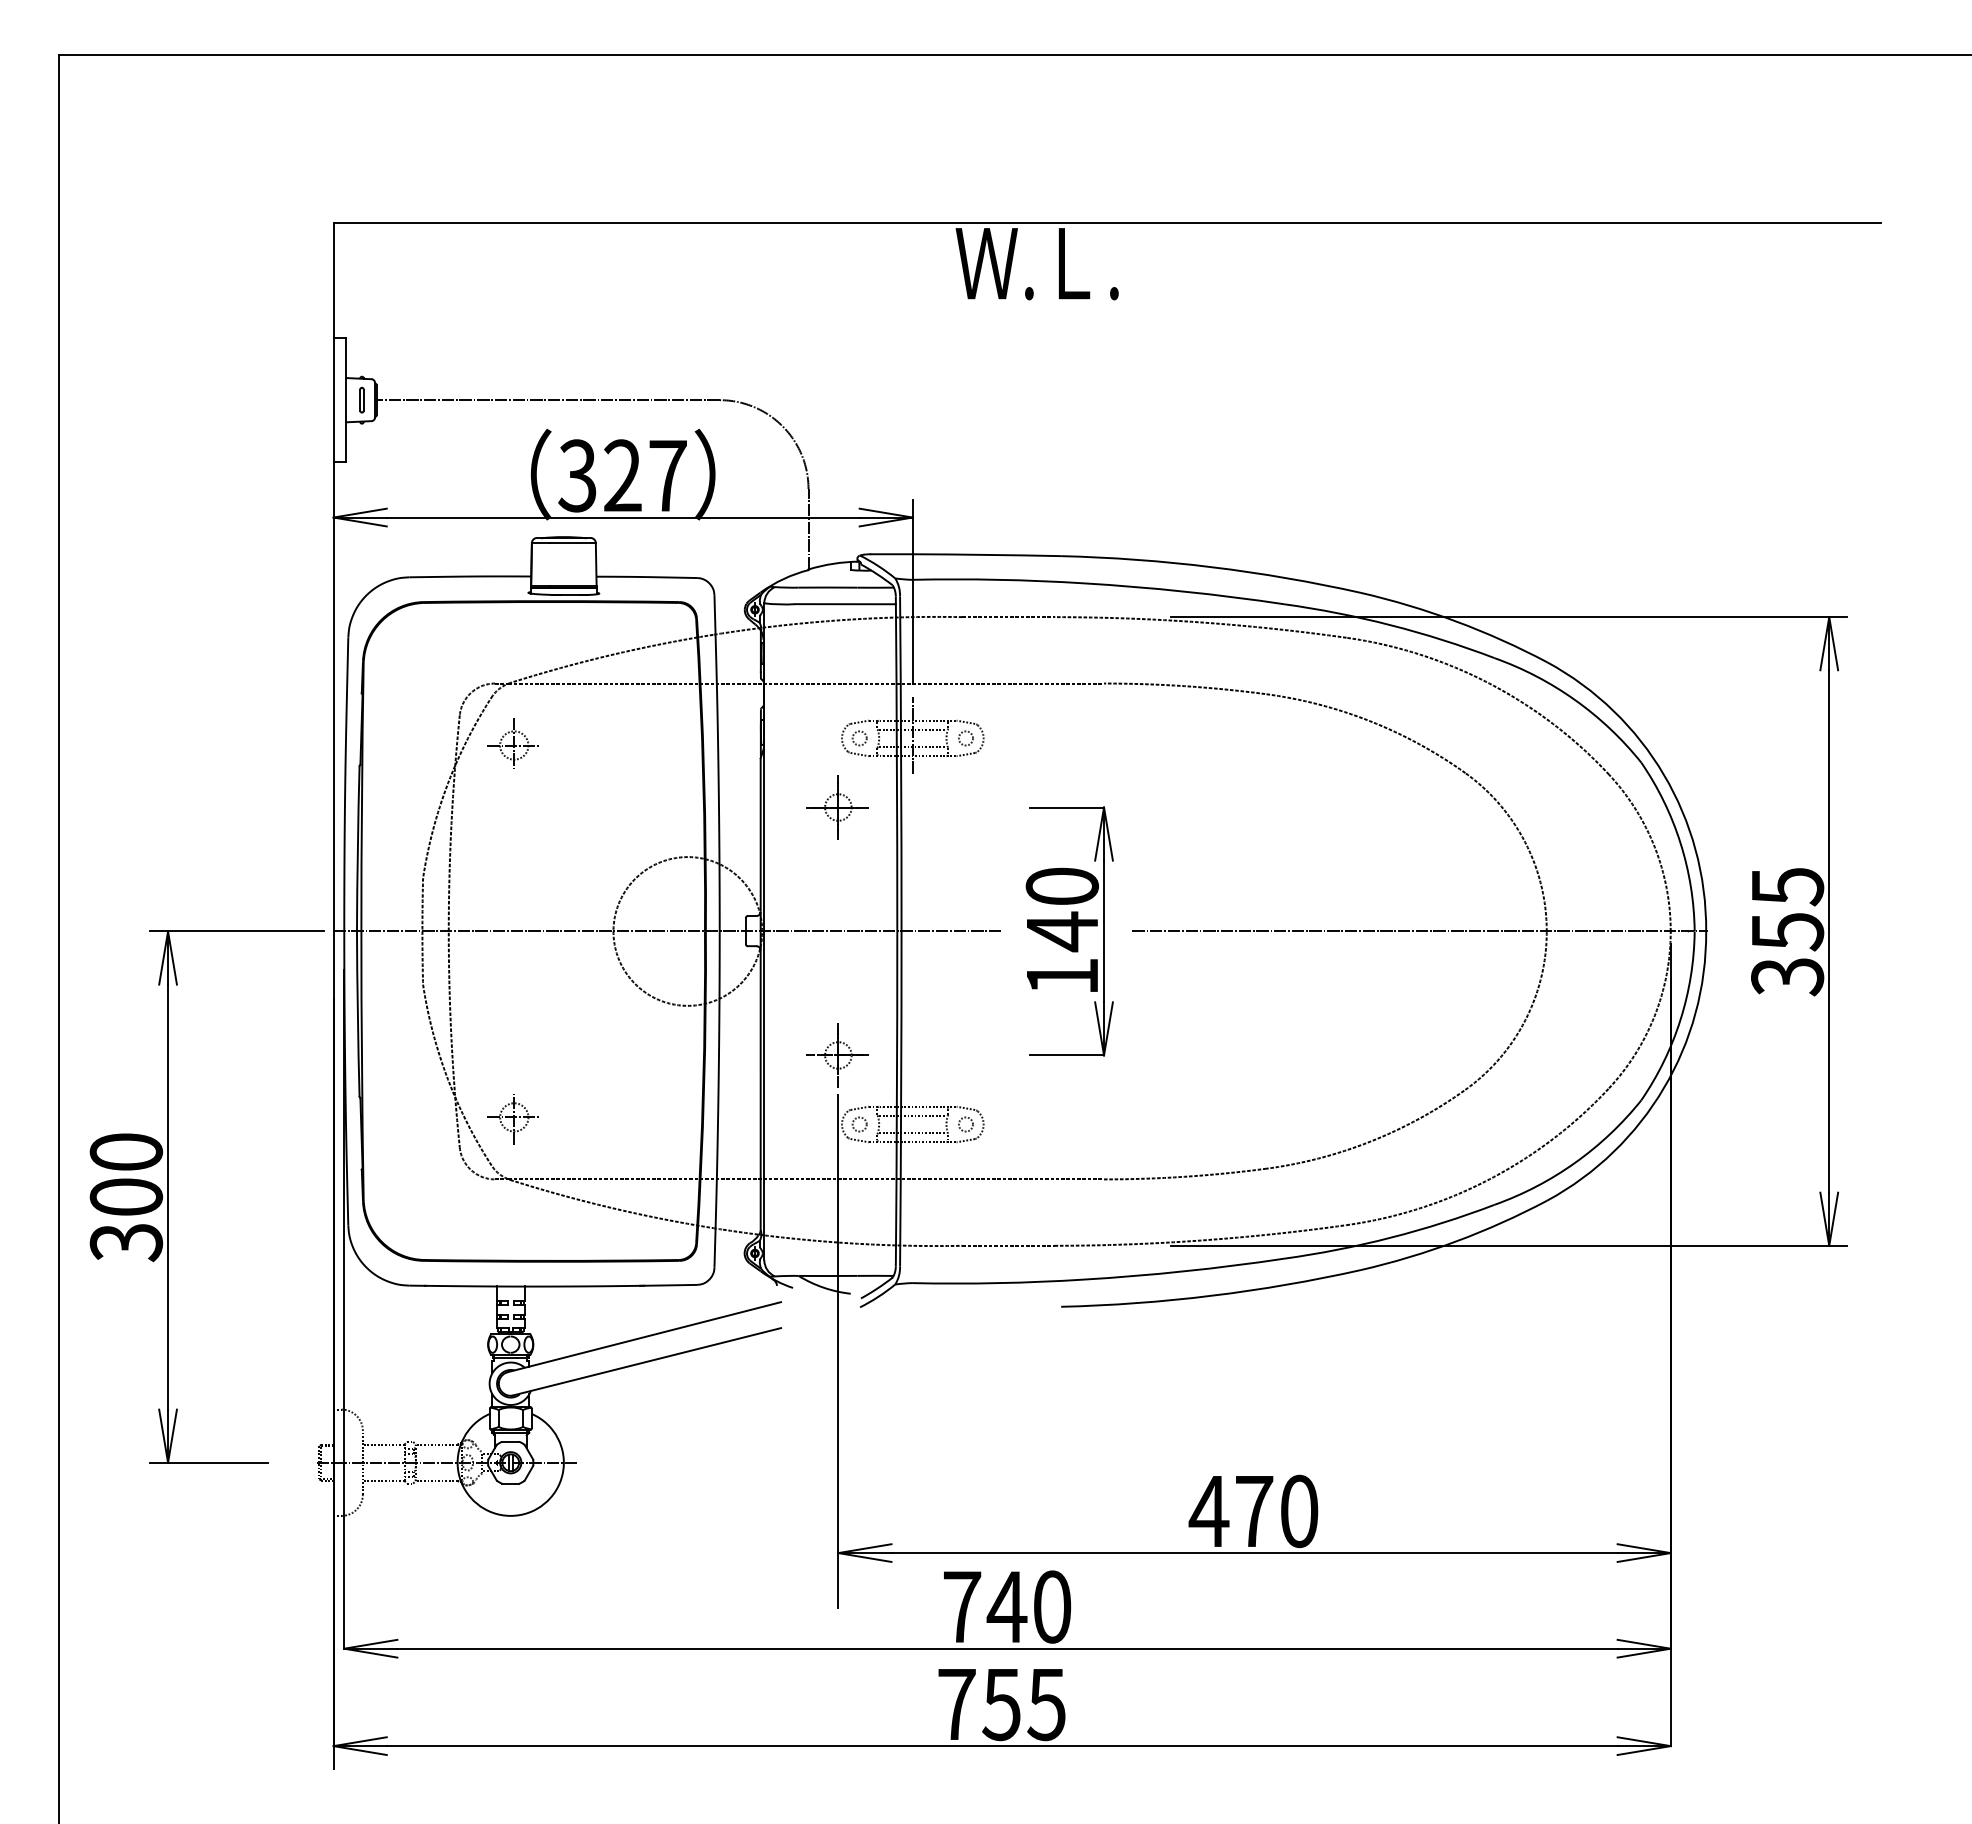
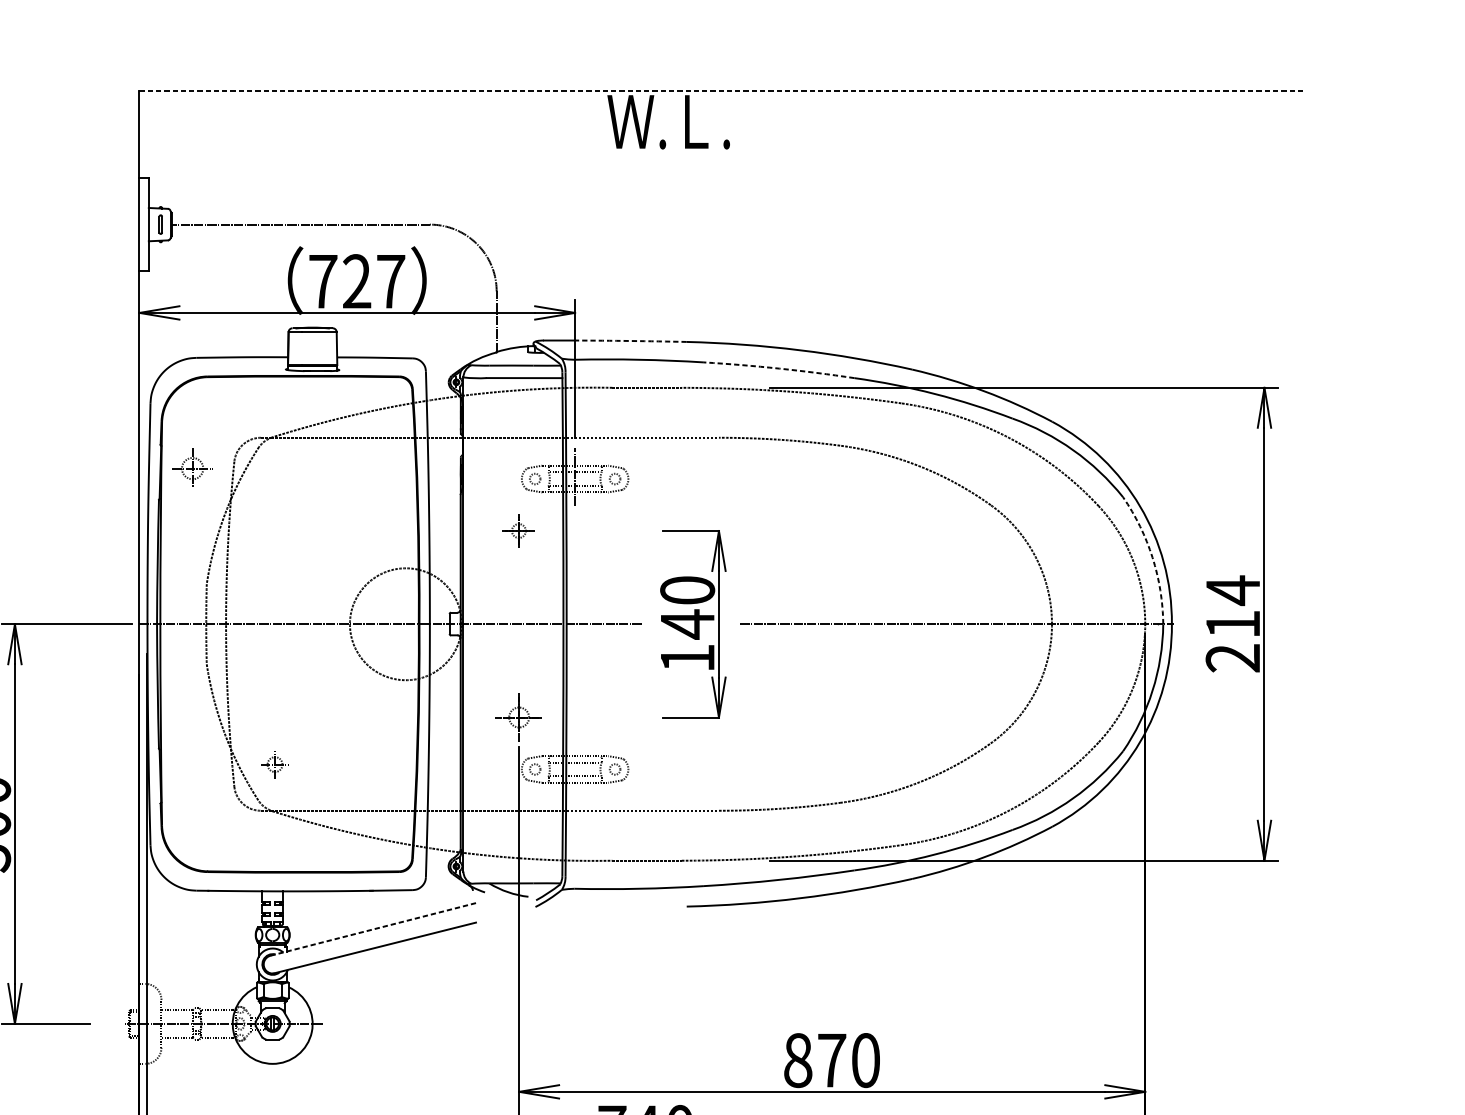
line: (1106, 223) -> (720, 91), solid -> dashed
text: (577, 475) -> (322, 281), 327 -> 727
arc: (986, 554) -> (630, 340), solid -> dashed
arc: (1184, 591) -> (779, 368), solid -> dashed
part: (512, 743) -> (191, 467), moved
part: (837, 807) -> (518, 531), size x0.7
arc: (1680, 843) -> (1152, 558), solid -> dashed
text: (1787, 931) -> (1233, 624), 355 -> 214
part: (512, 1119) -> (274, 765), size x0.7
line: (643, 1337) -> (372, 929), solid -> dashed
text: (1208, 1511) -> (797, 1060), 470 -> 870

